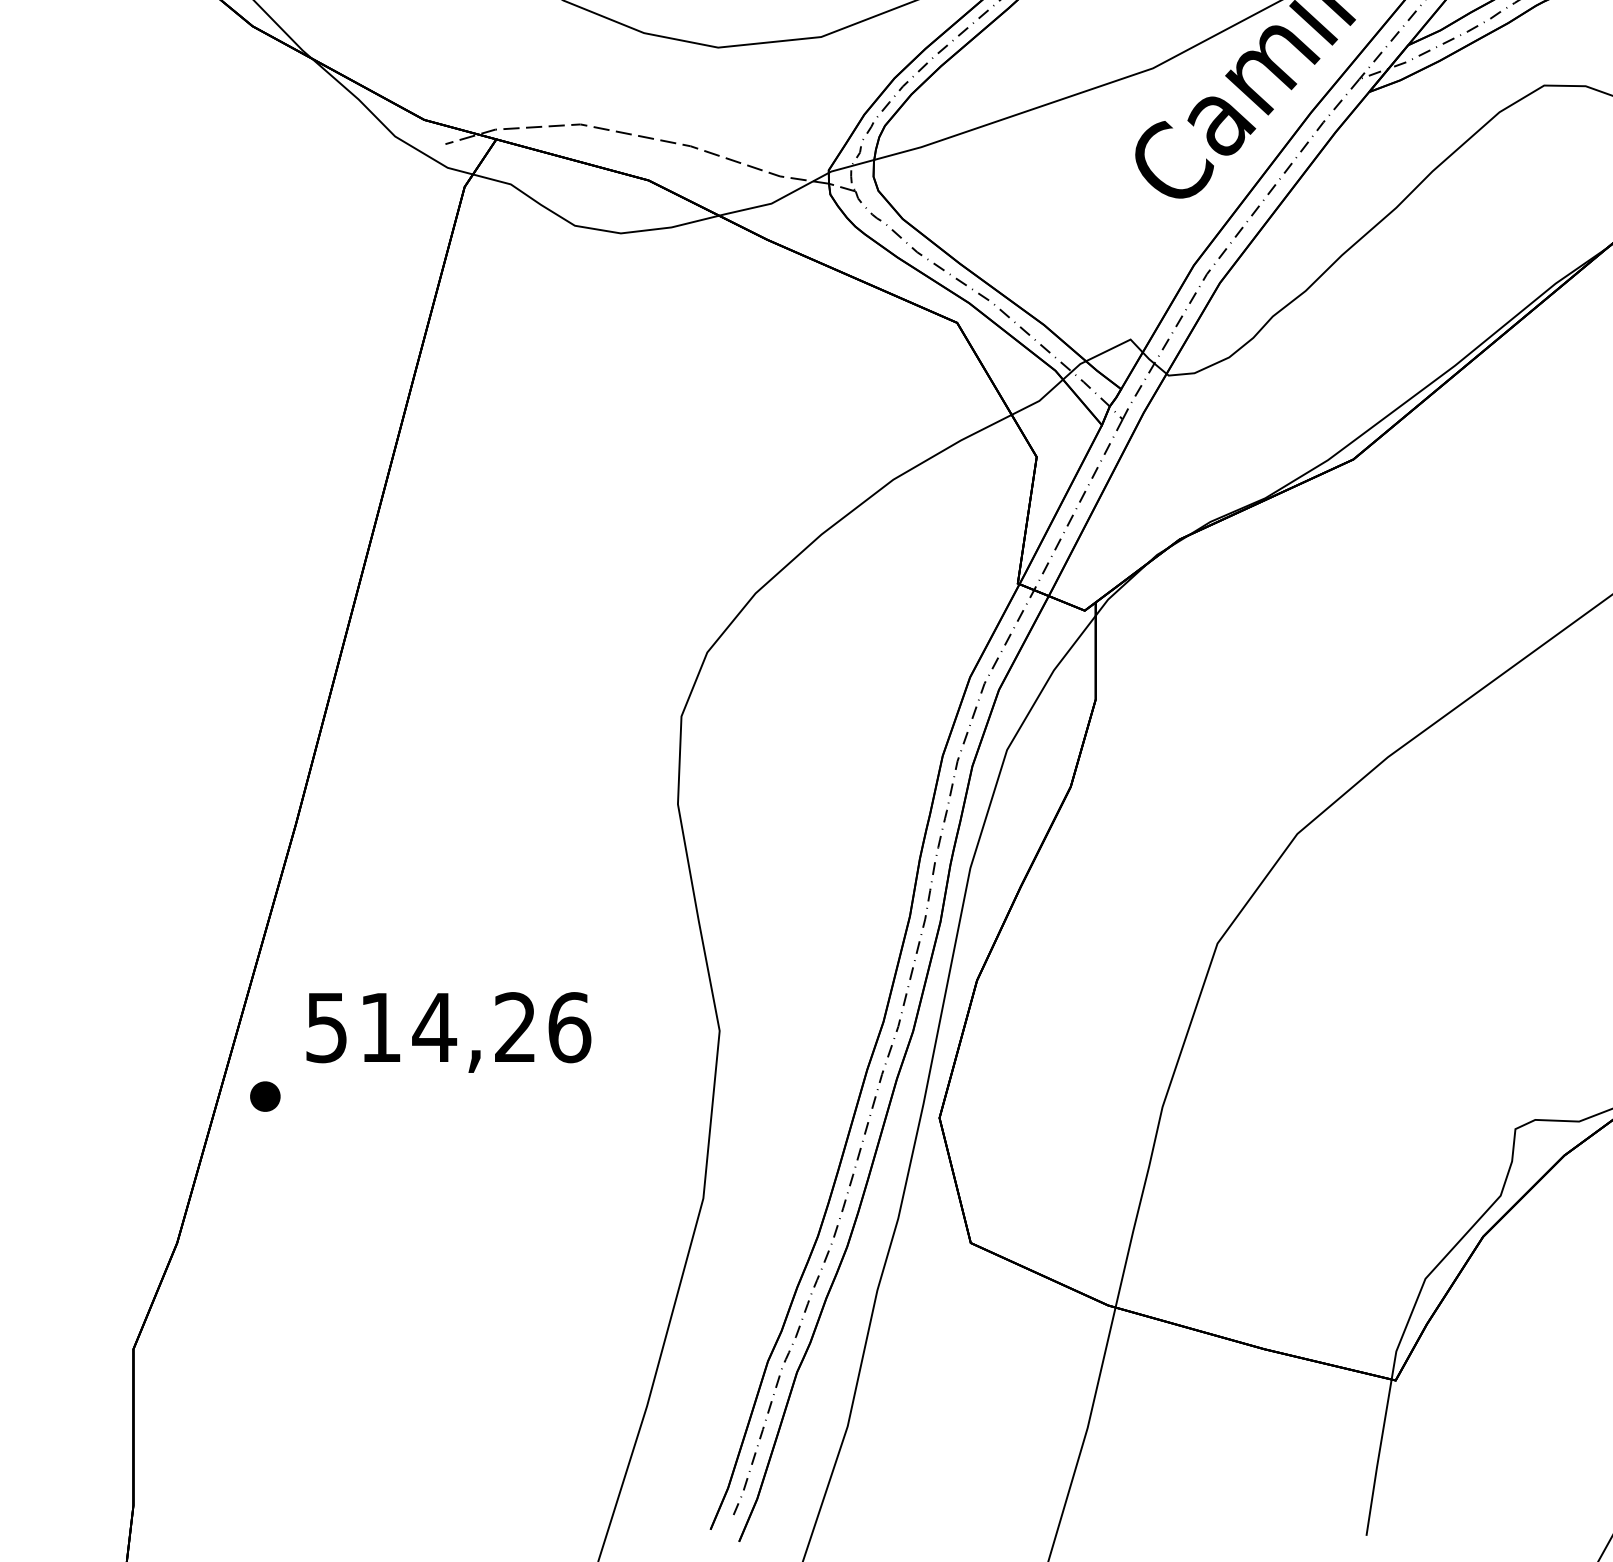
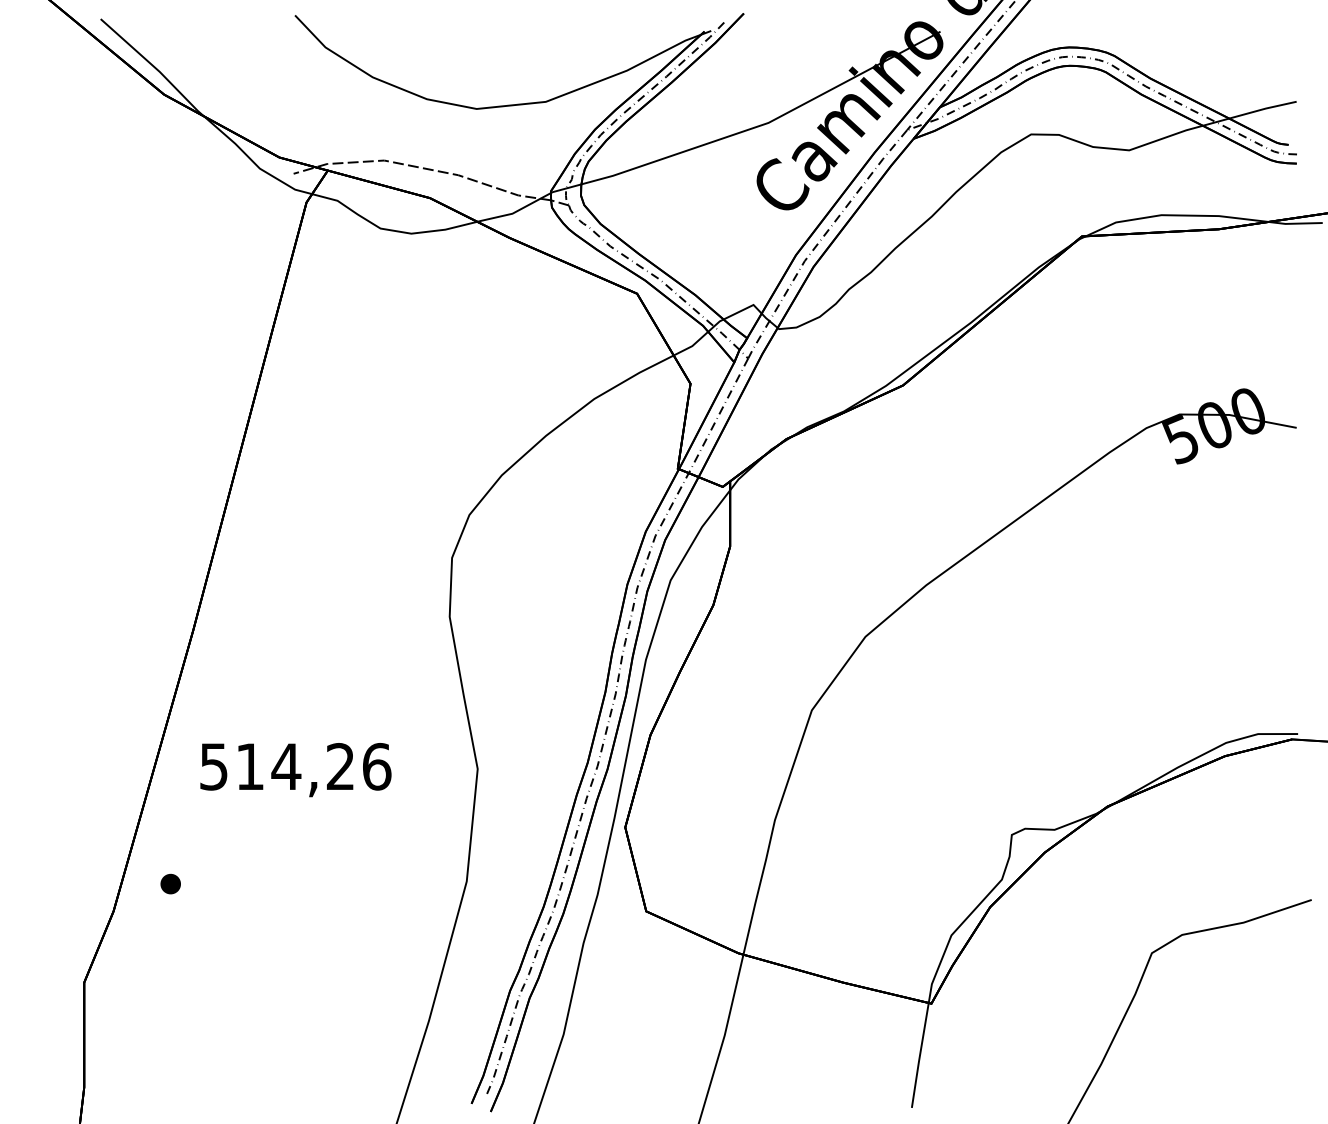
part: (264, 1095) -> (170, 883), moved

